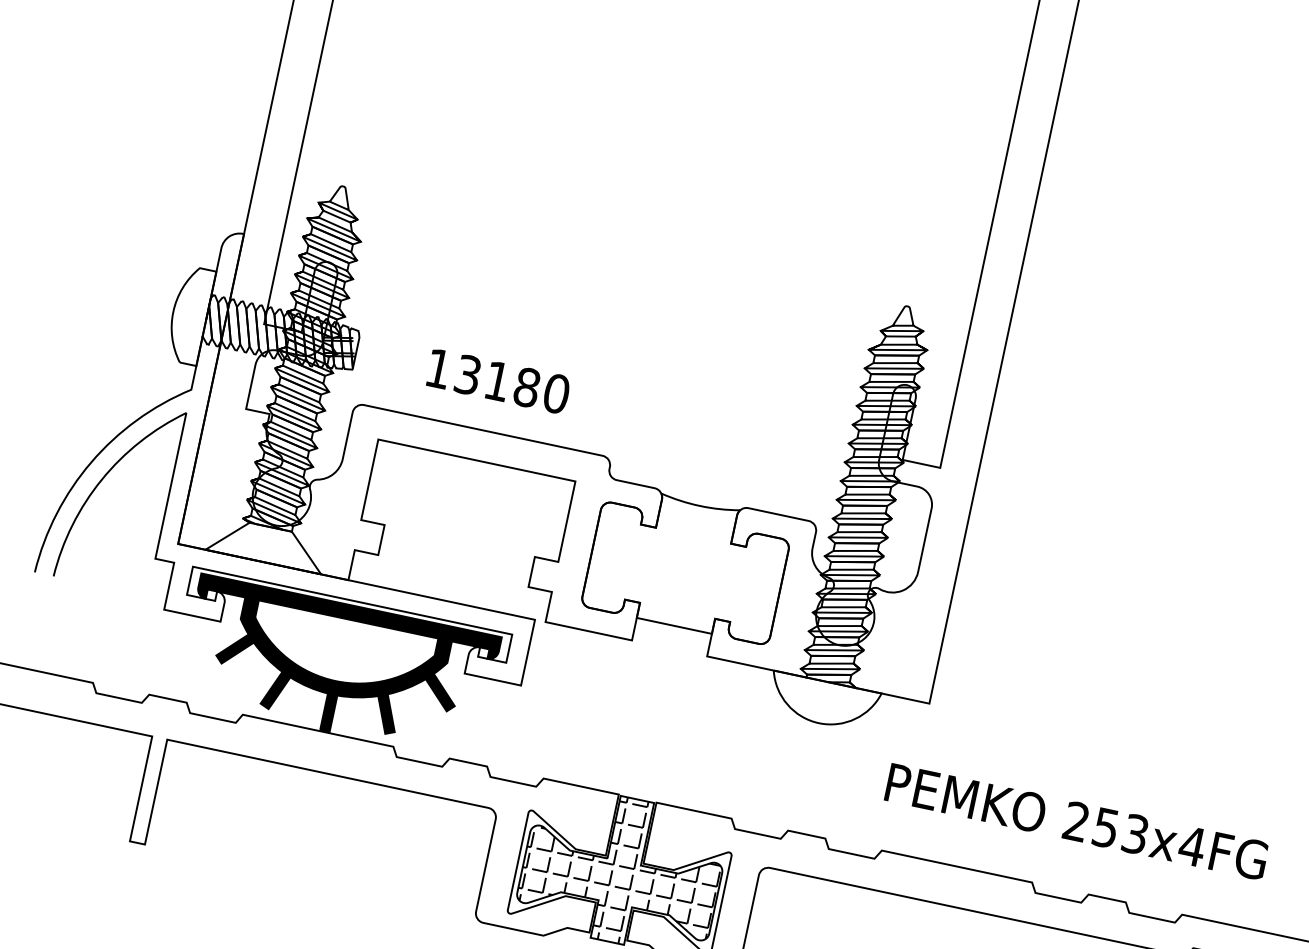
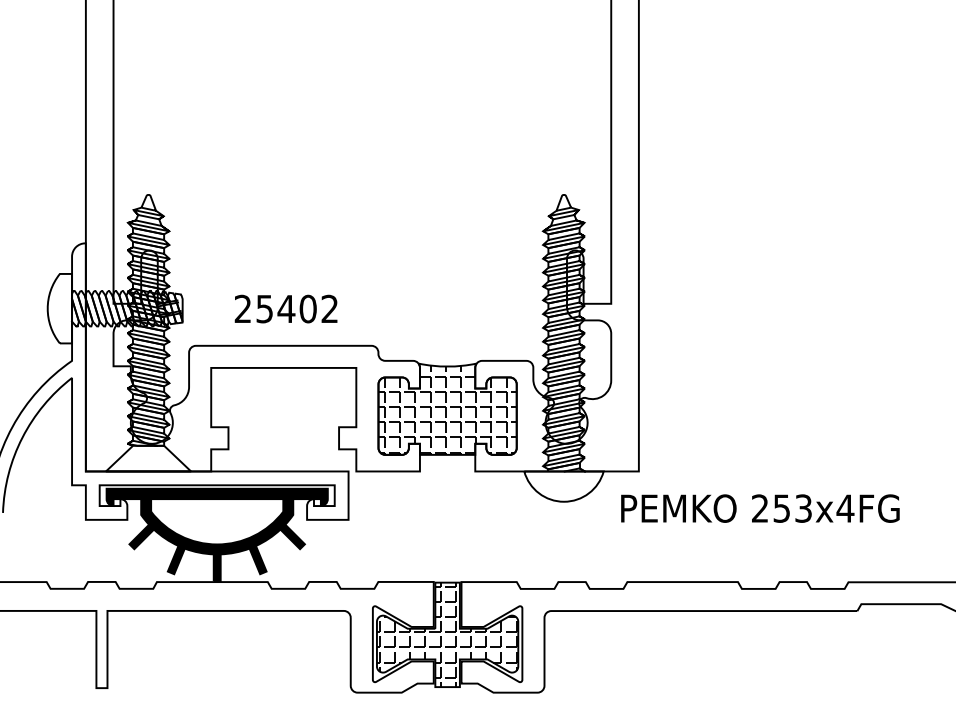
text: (497, 380) -> (286, 308), 13180 -> 25402
hatch: (687, 562) -> (447, 408), added
text: (1077, 821) -> (760, 508), moved

